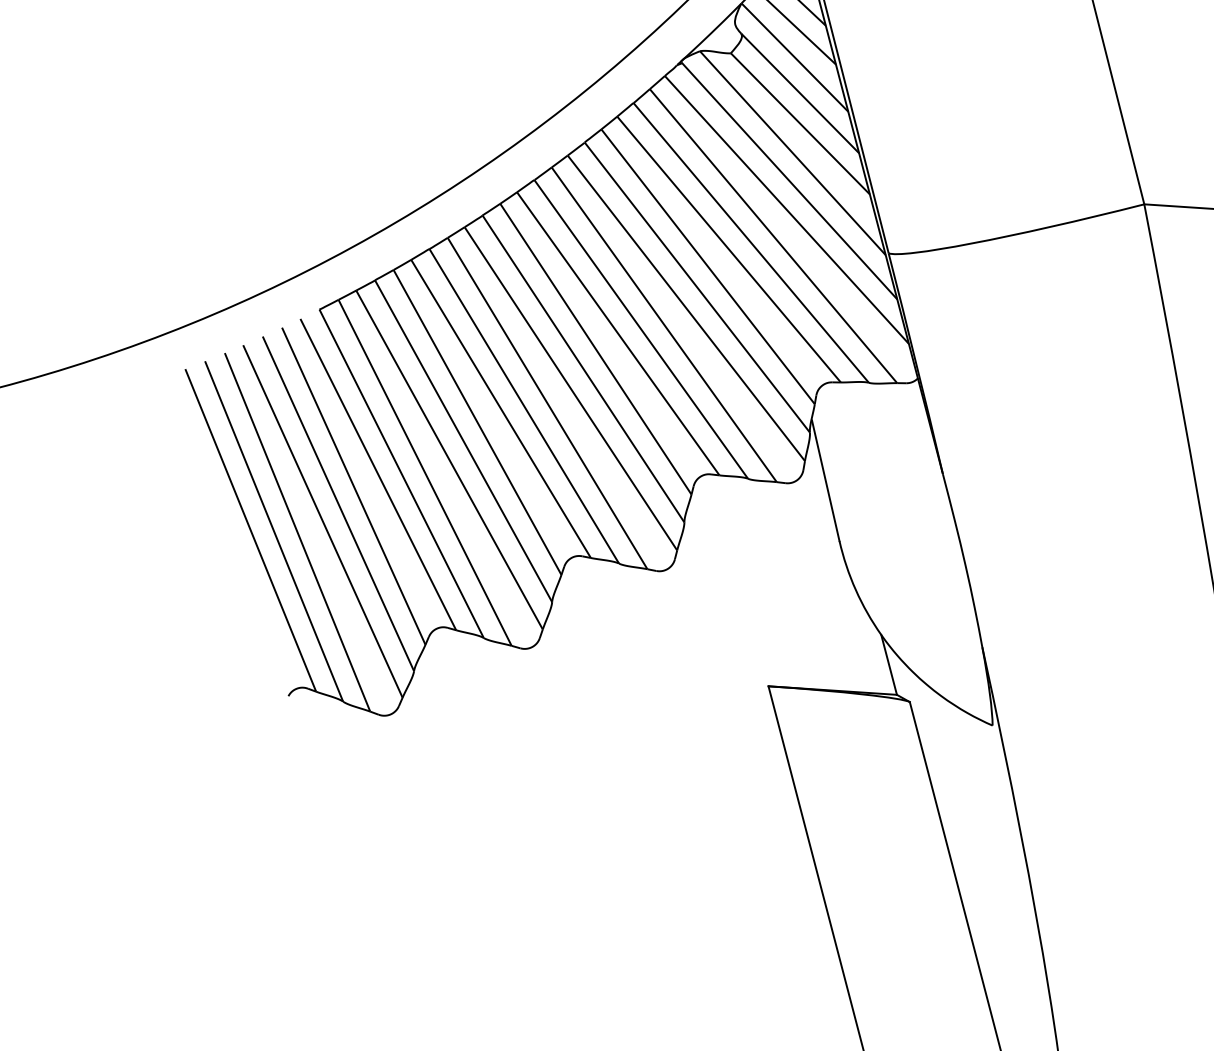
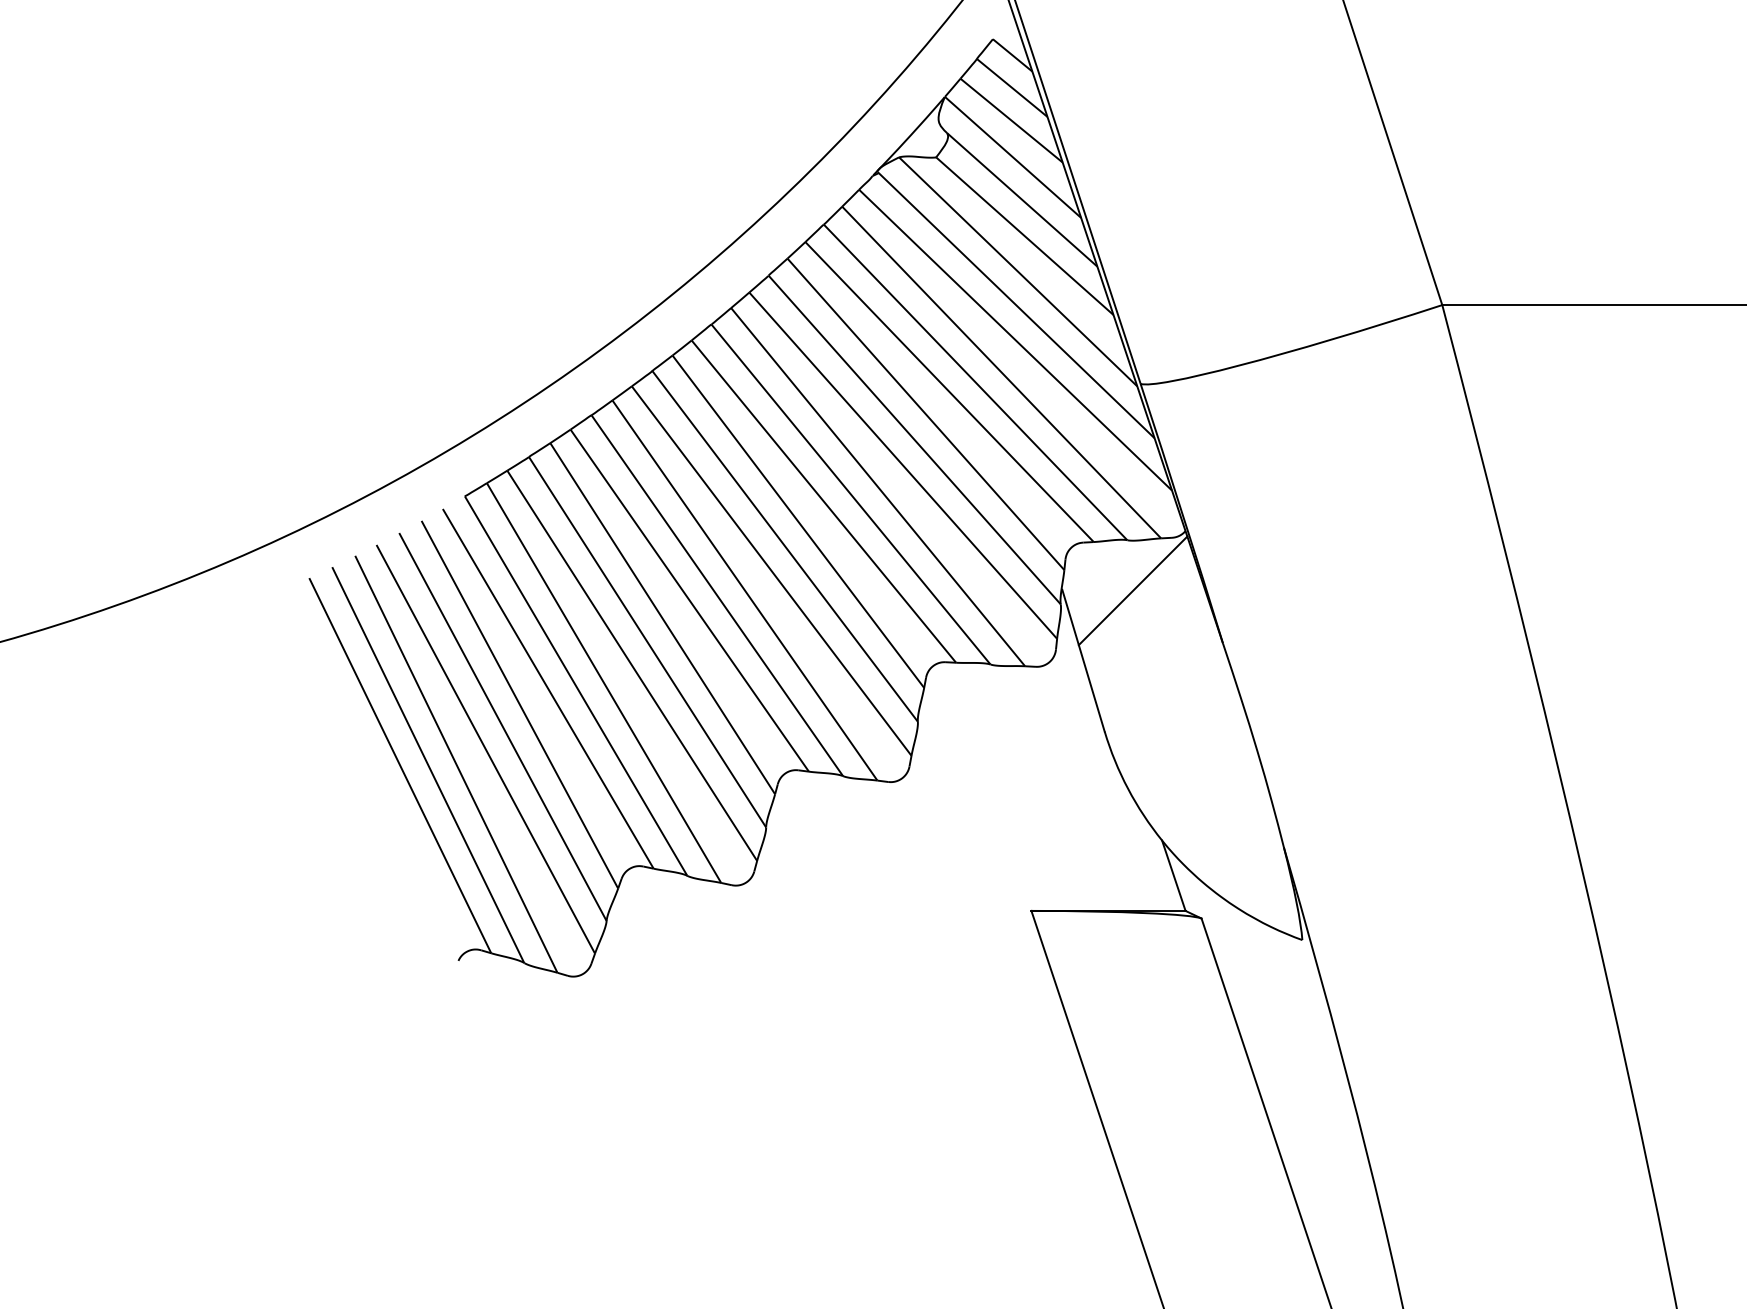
line: (870, 424) -> (1132, 590), added

